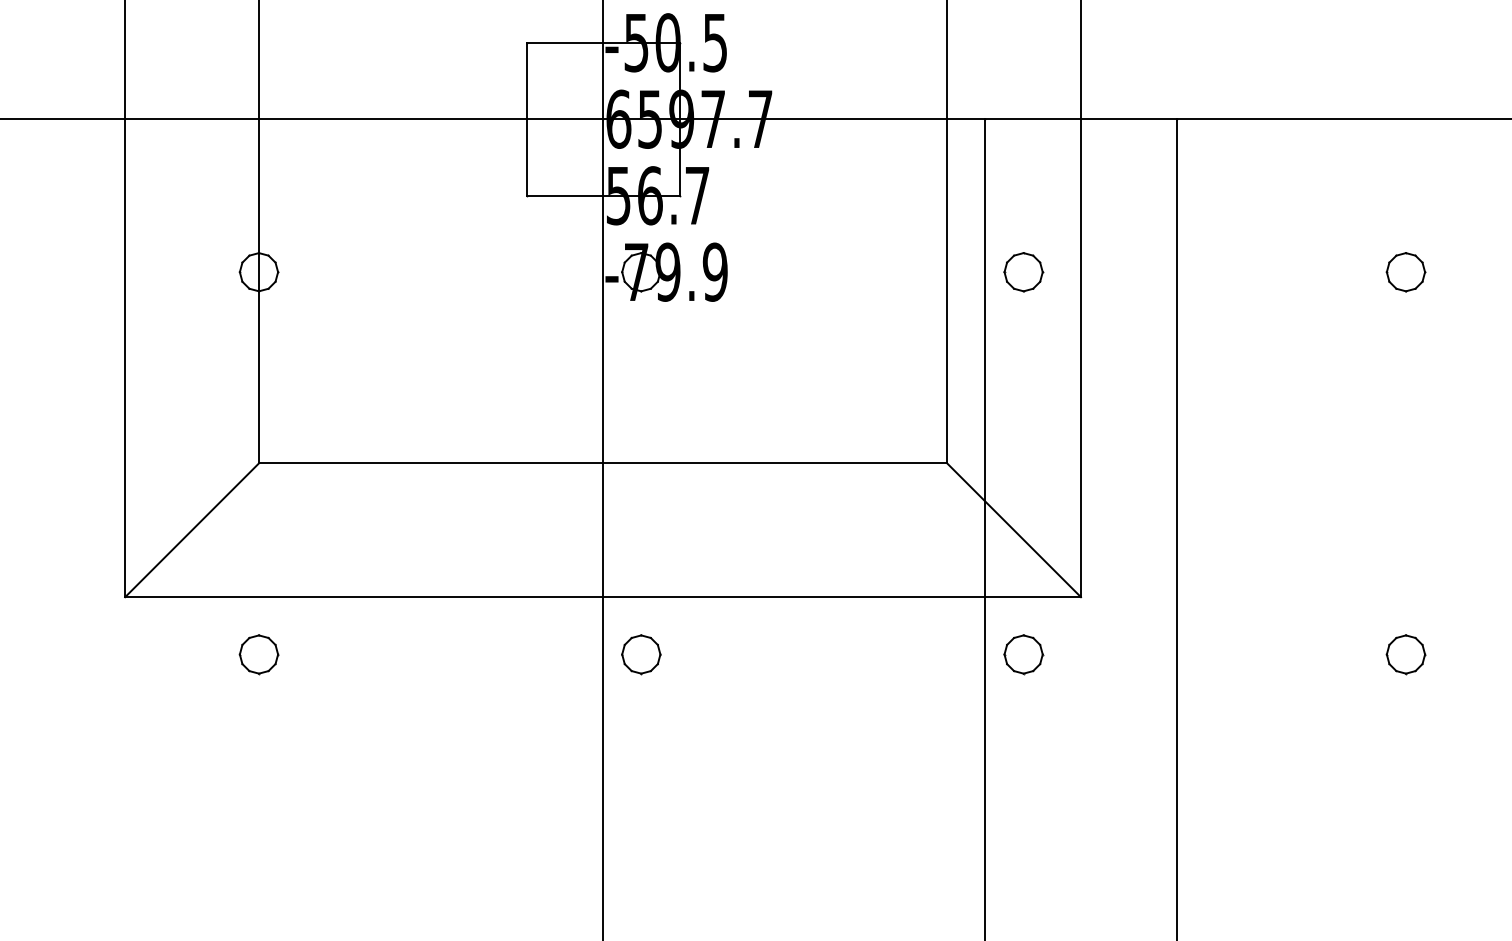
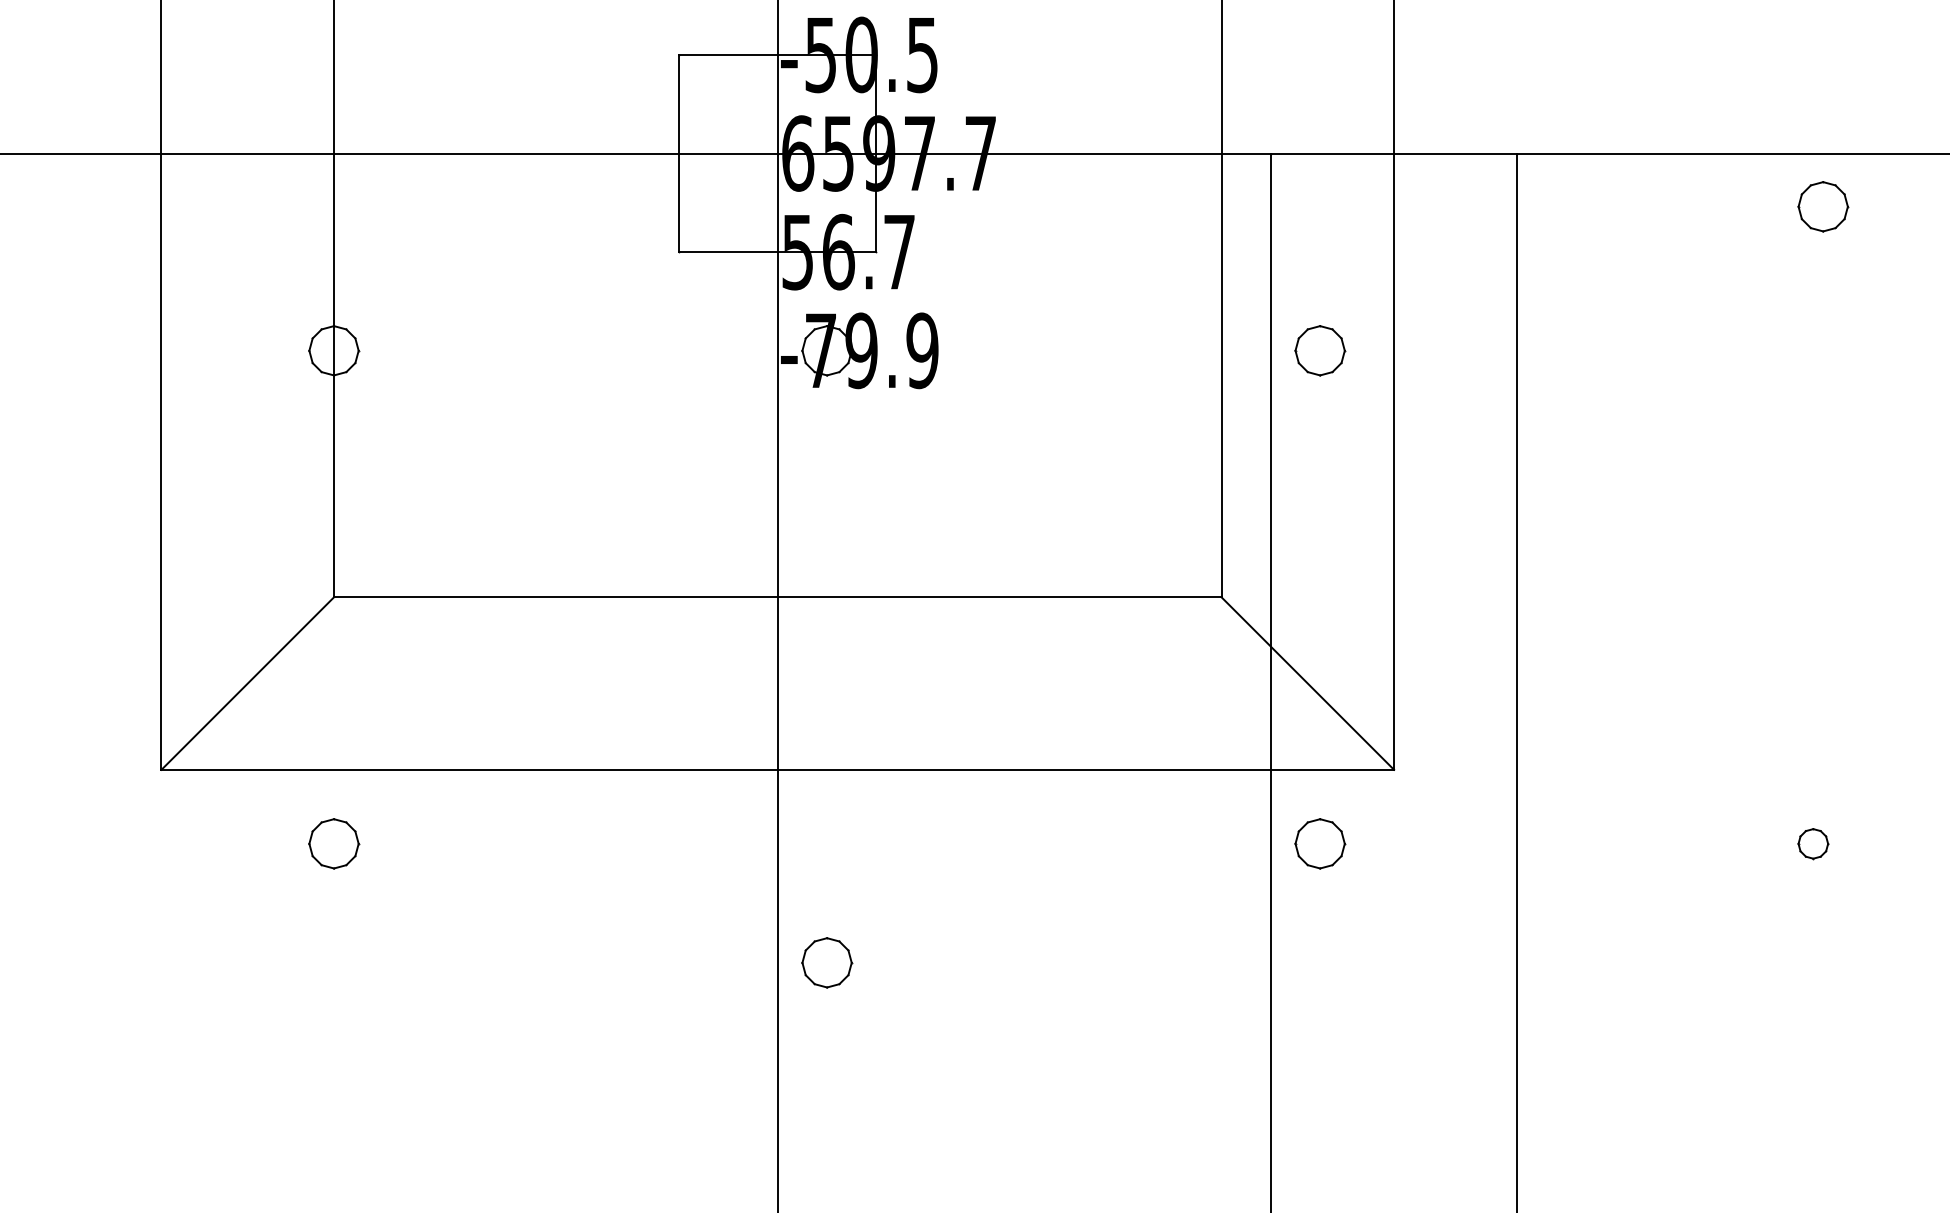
part: (1406, 271) -> (1823, 206), moved
part: (641, 654) -> (827, 962), moved
part: (1406, 654) -> (1813, 843), size x0.6

